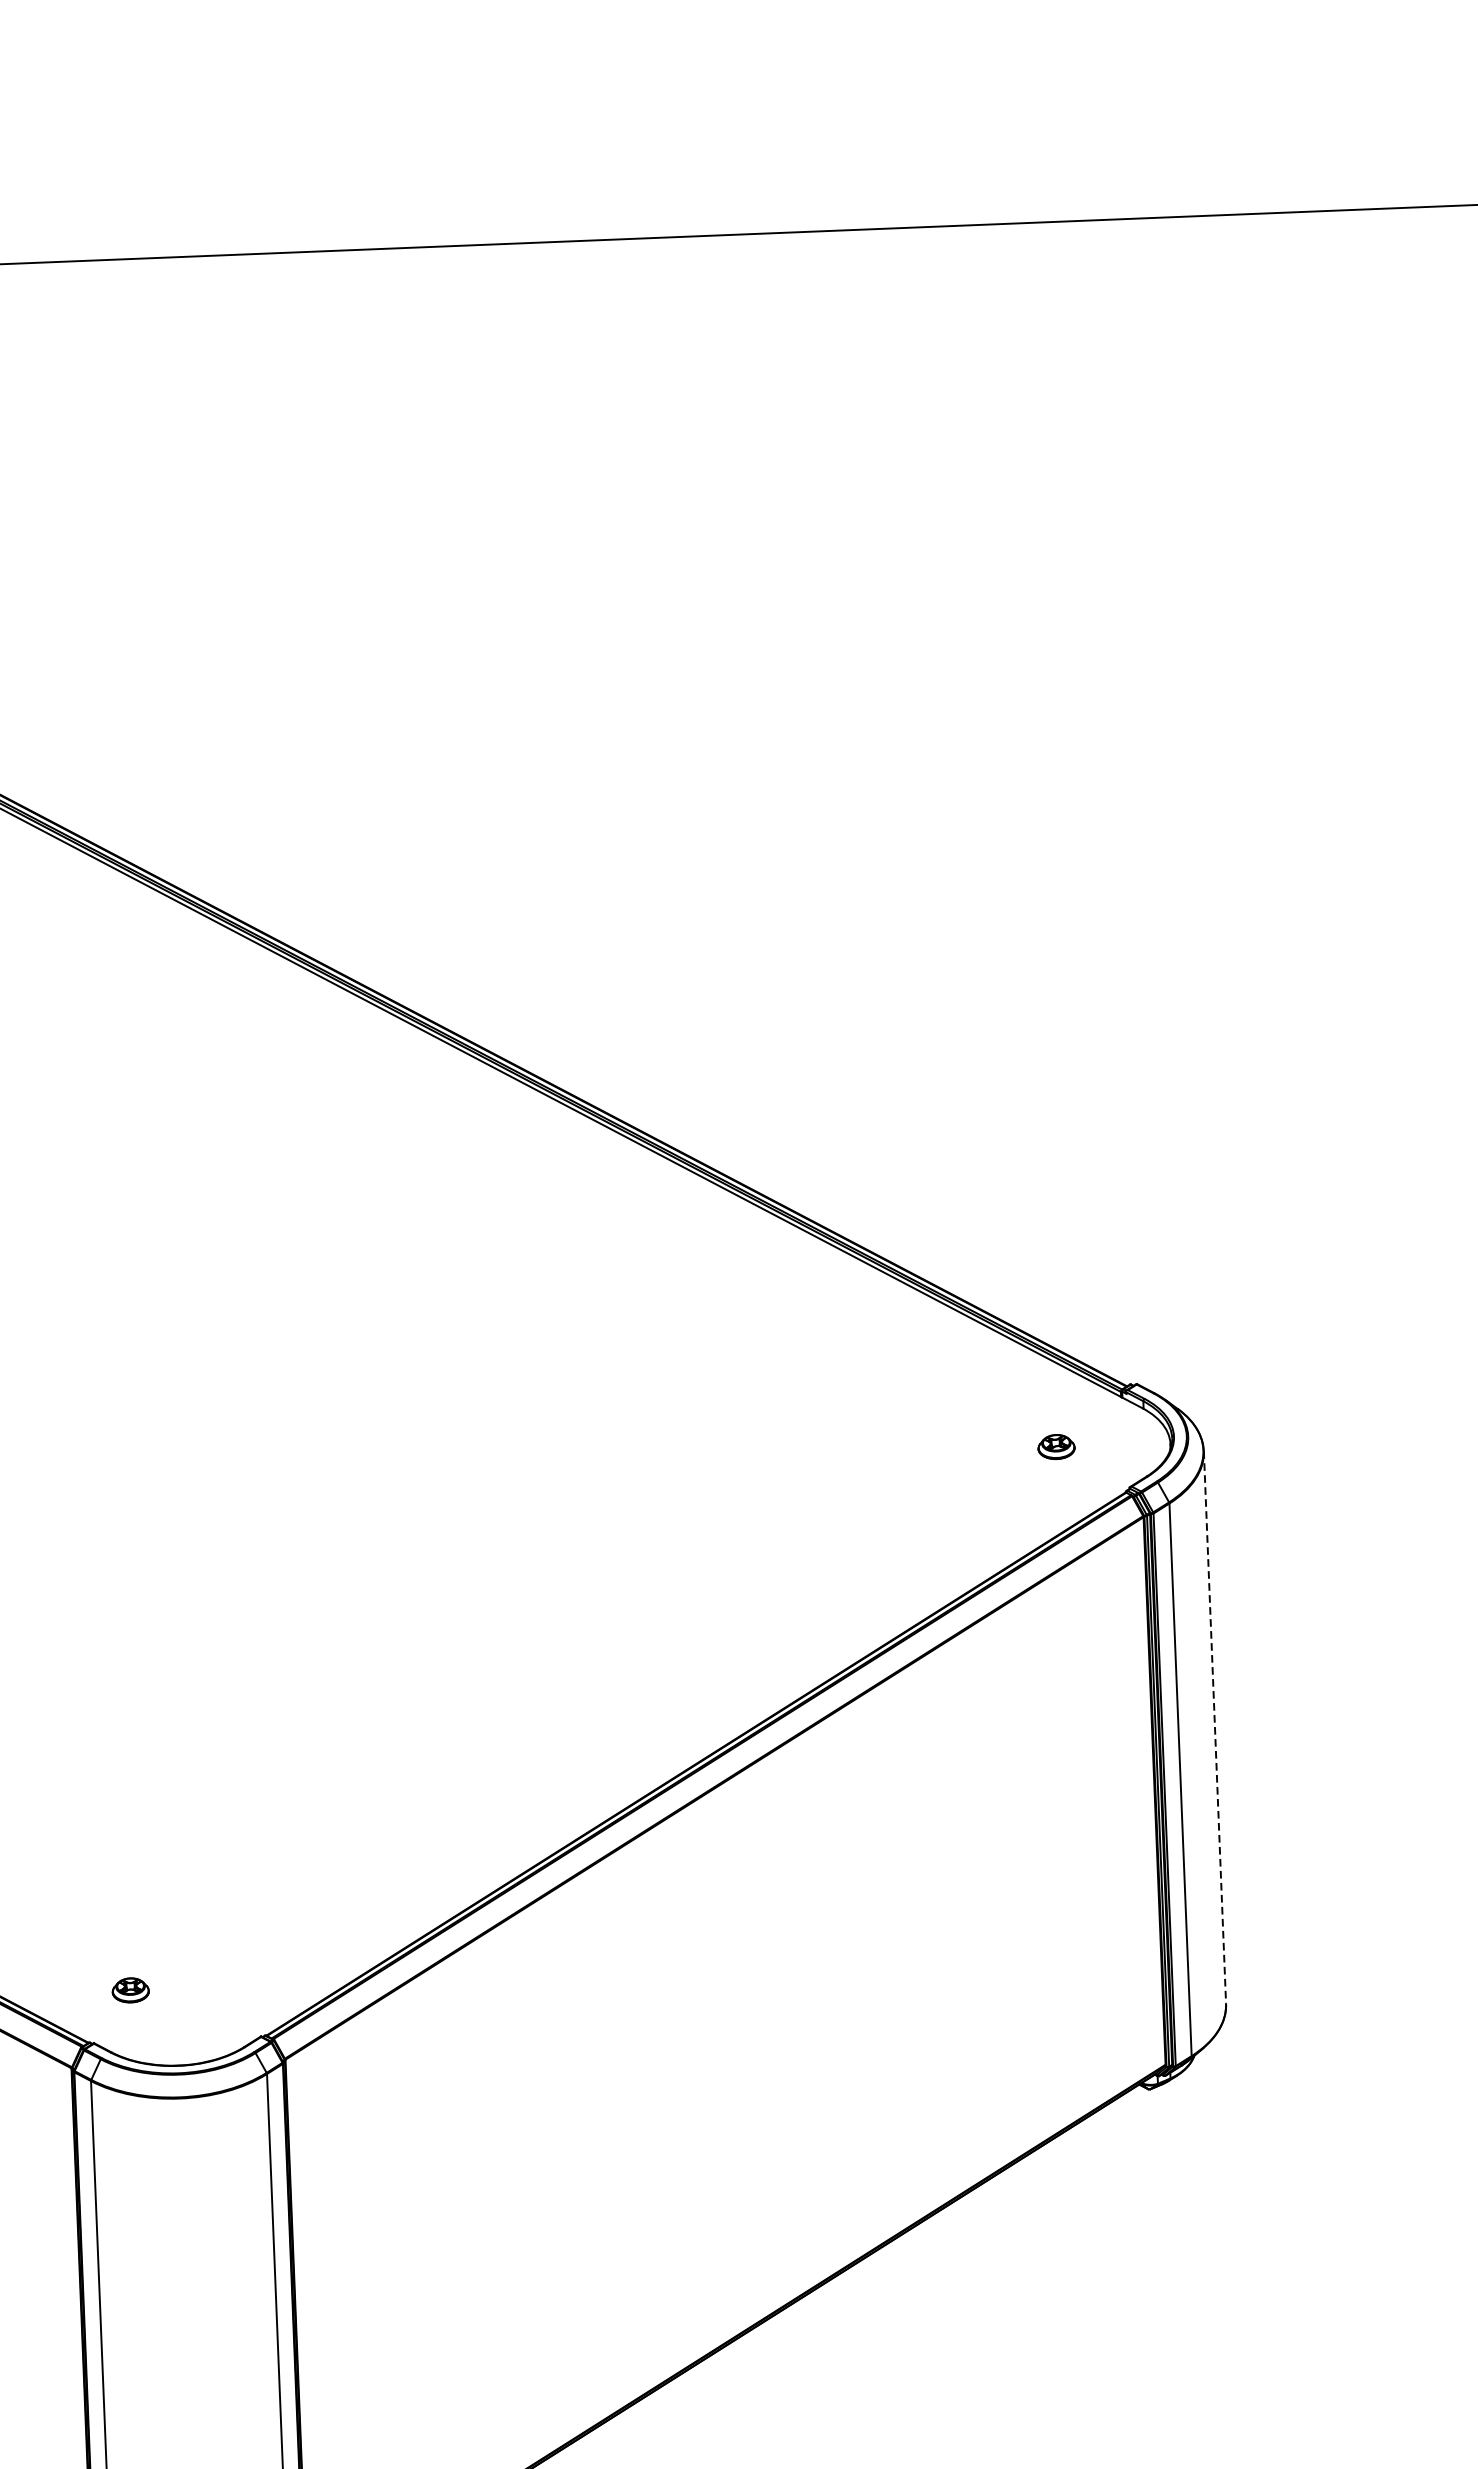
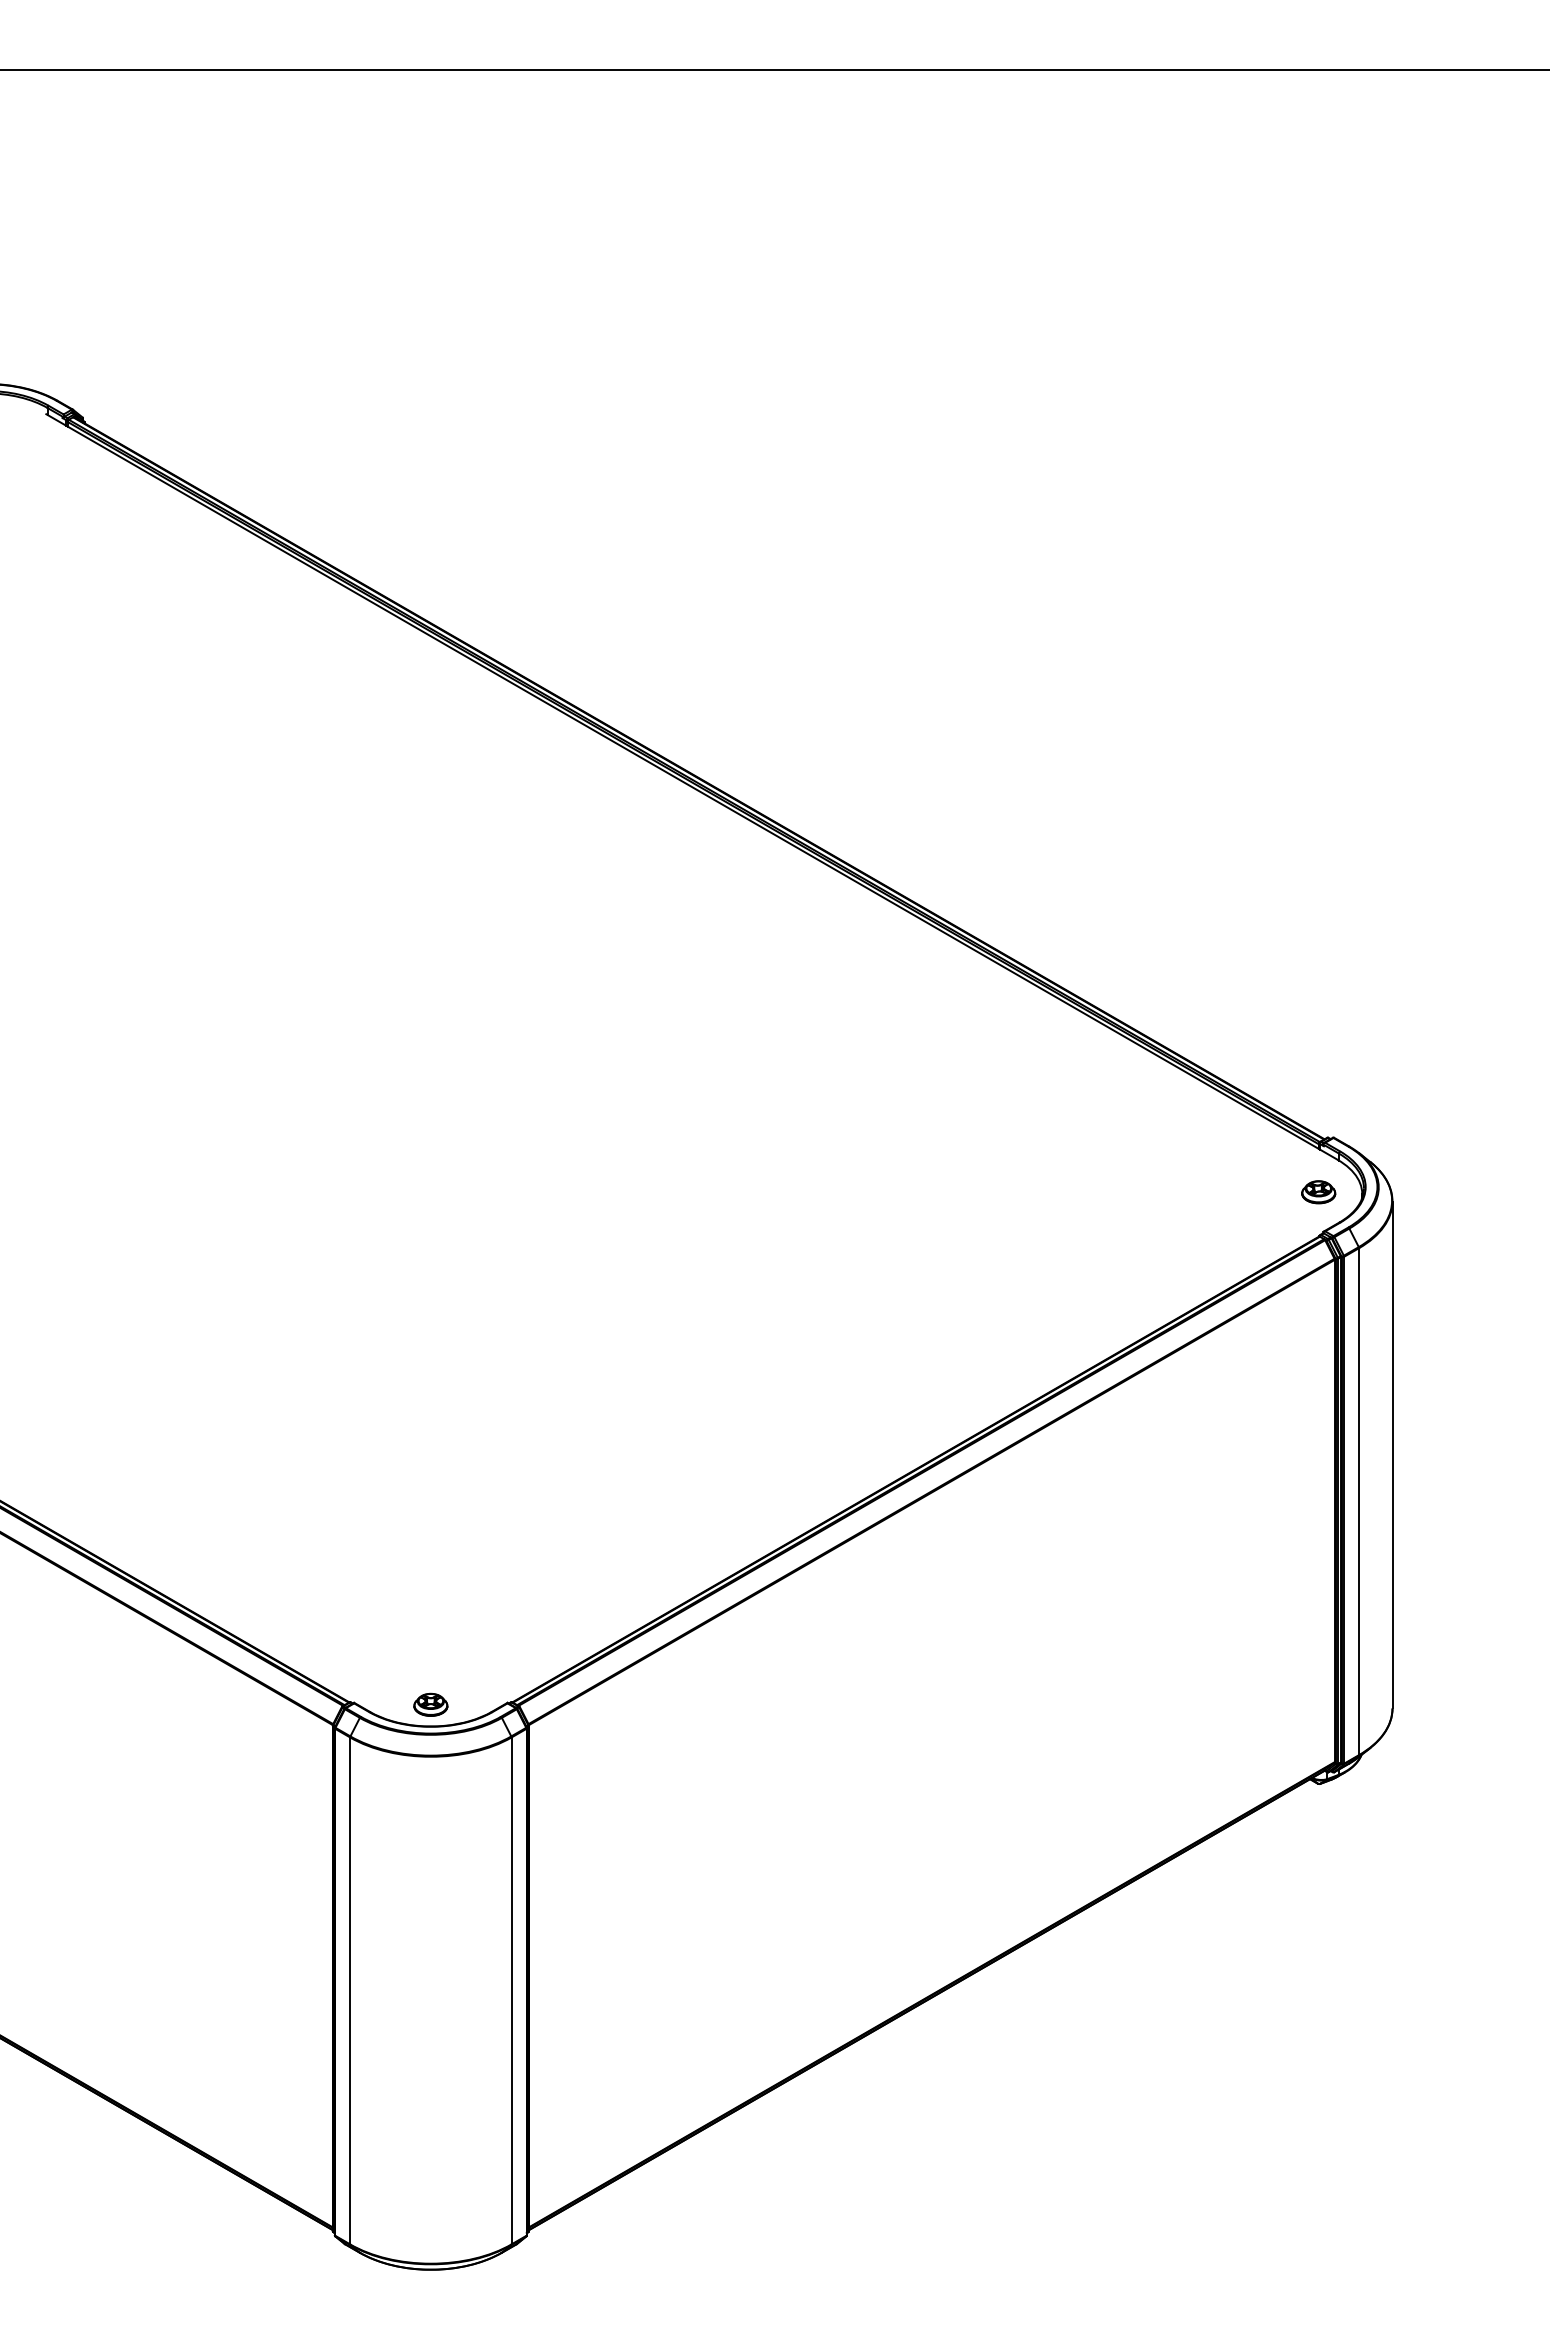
part: (1056, 1447) -> (1318, 1192), moved
line: (1214, 1728) -> (1392, 1455), dashed -> solid
part: (130, 1989) -> (430, 1704), moved

